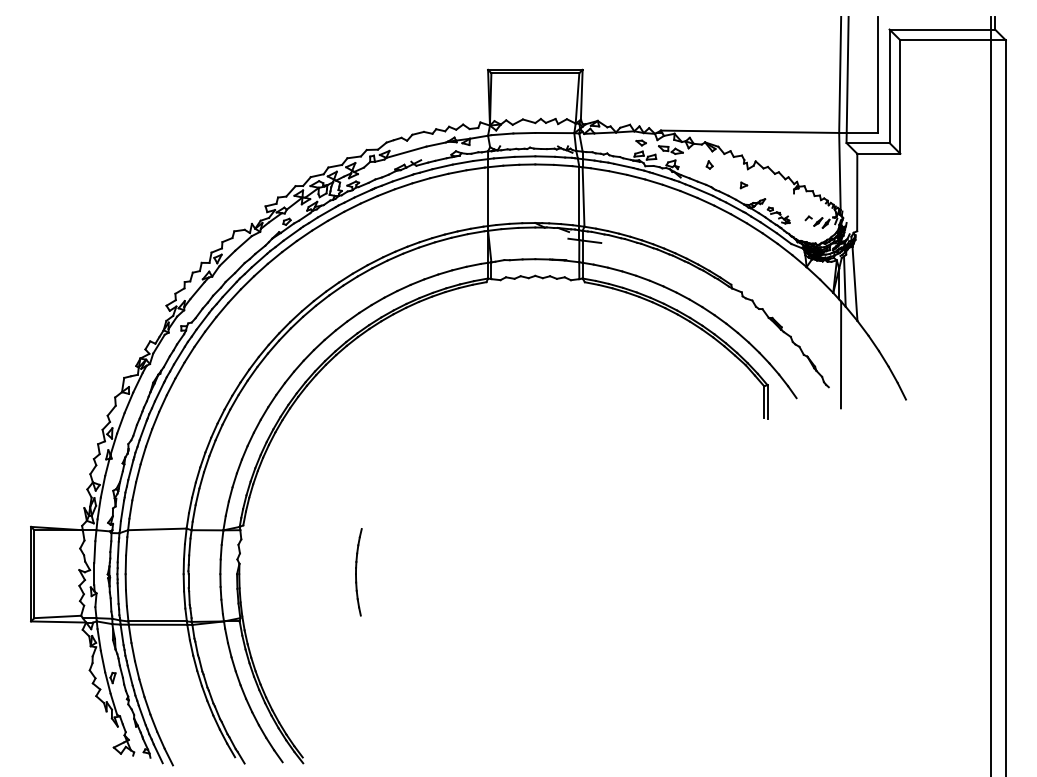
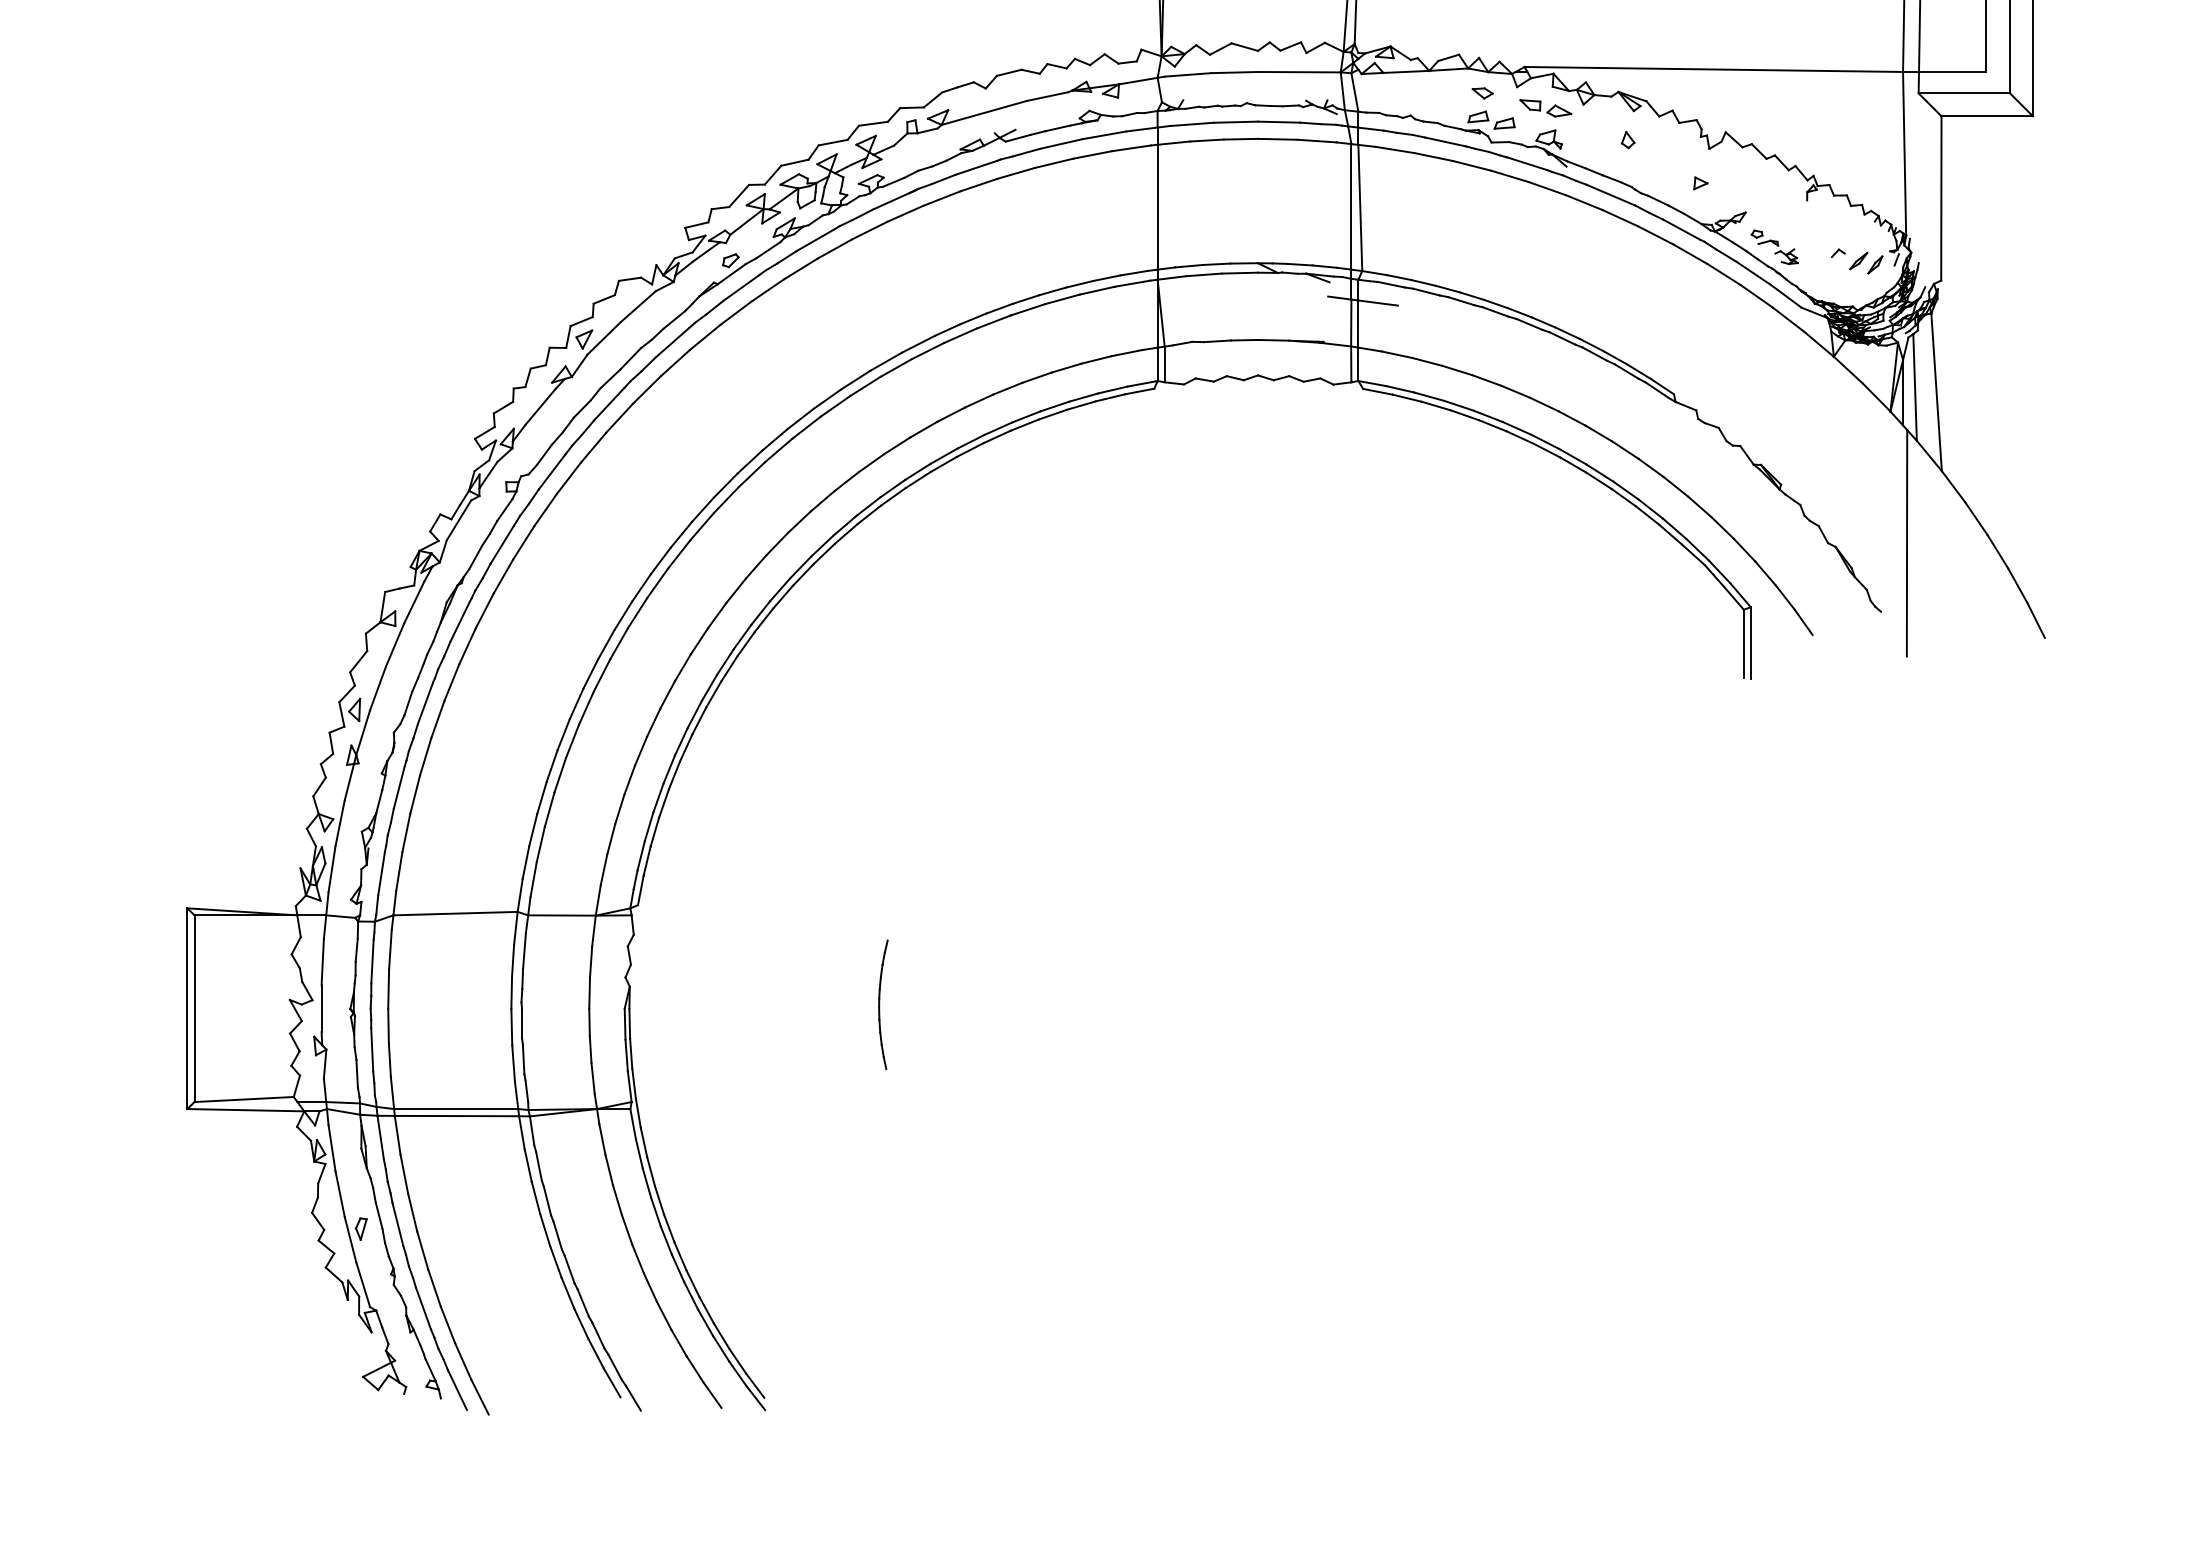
part: (358, 572) -> (882, 1005), size x0.7

